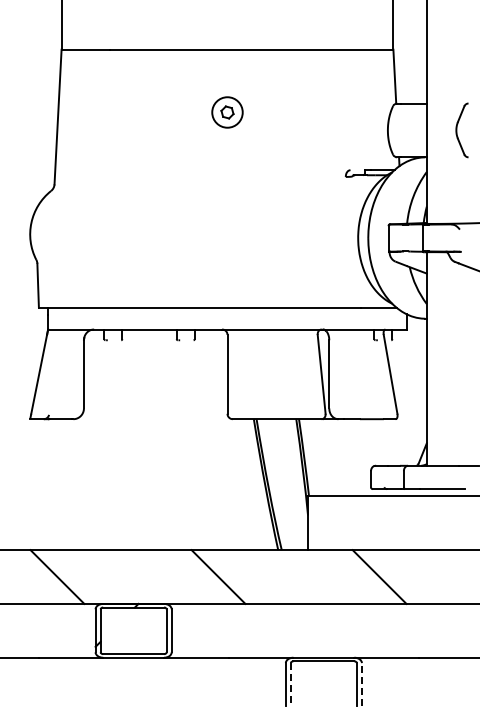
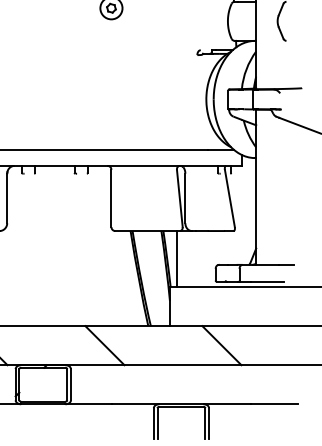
line: (317, 457) -> (176, 258), added
line: (290, 684) -> (157, 423), dashed -> solid
line: (361, 684) -> (208, 423), dashed -> solid

